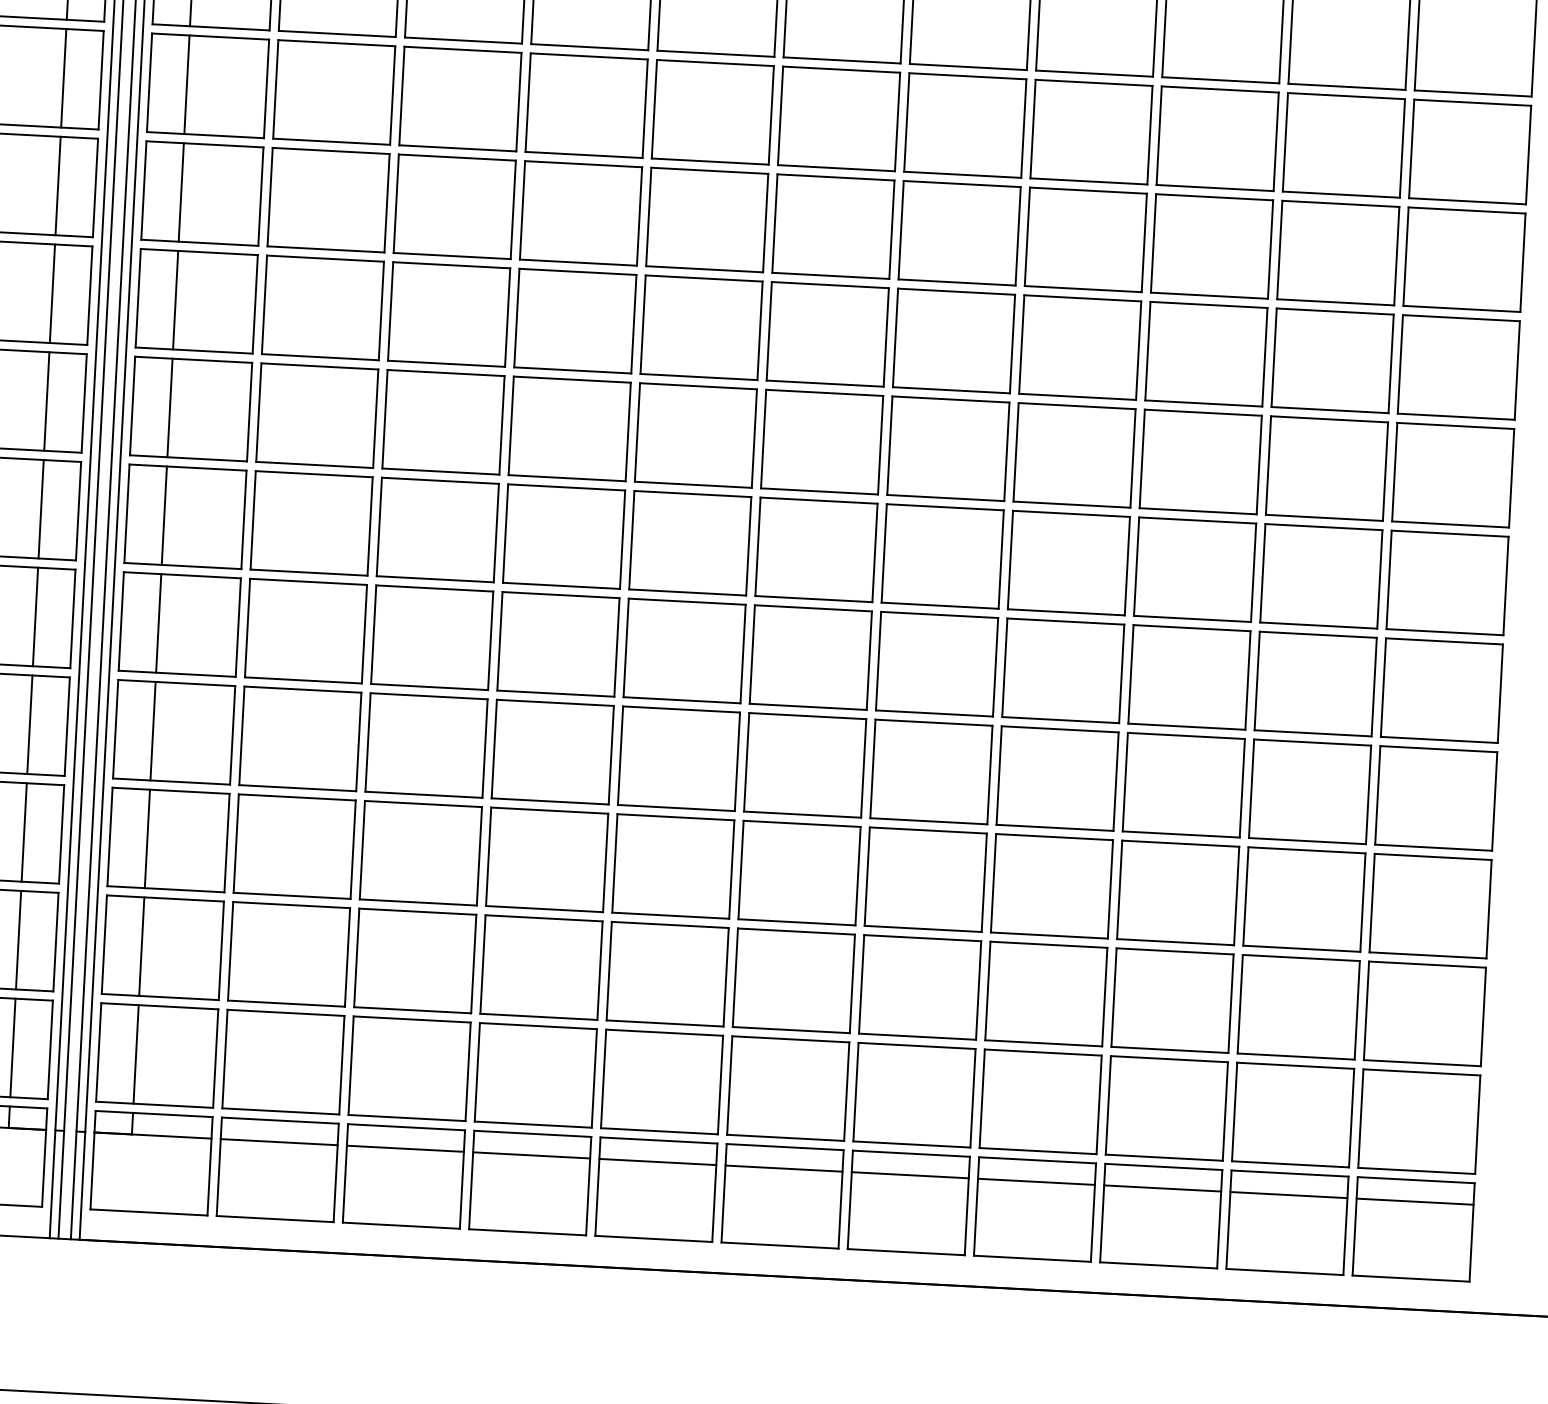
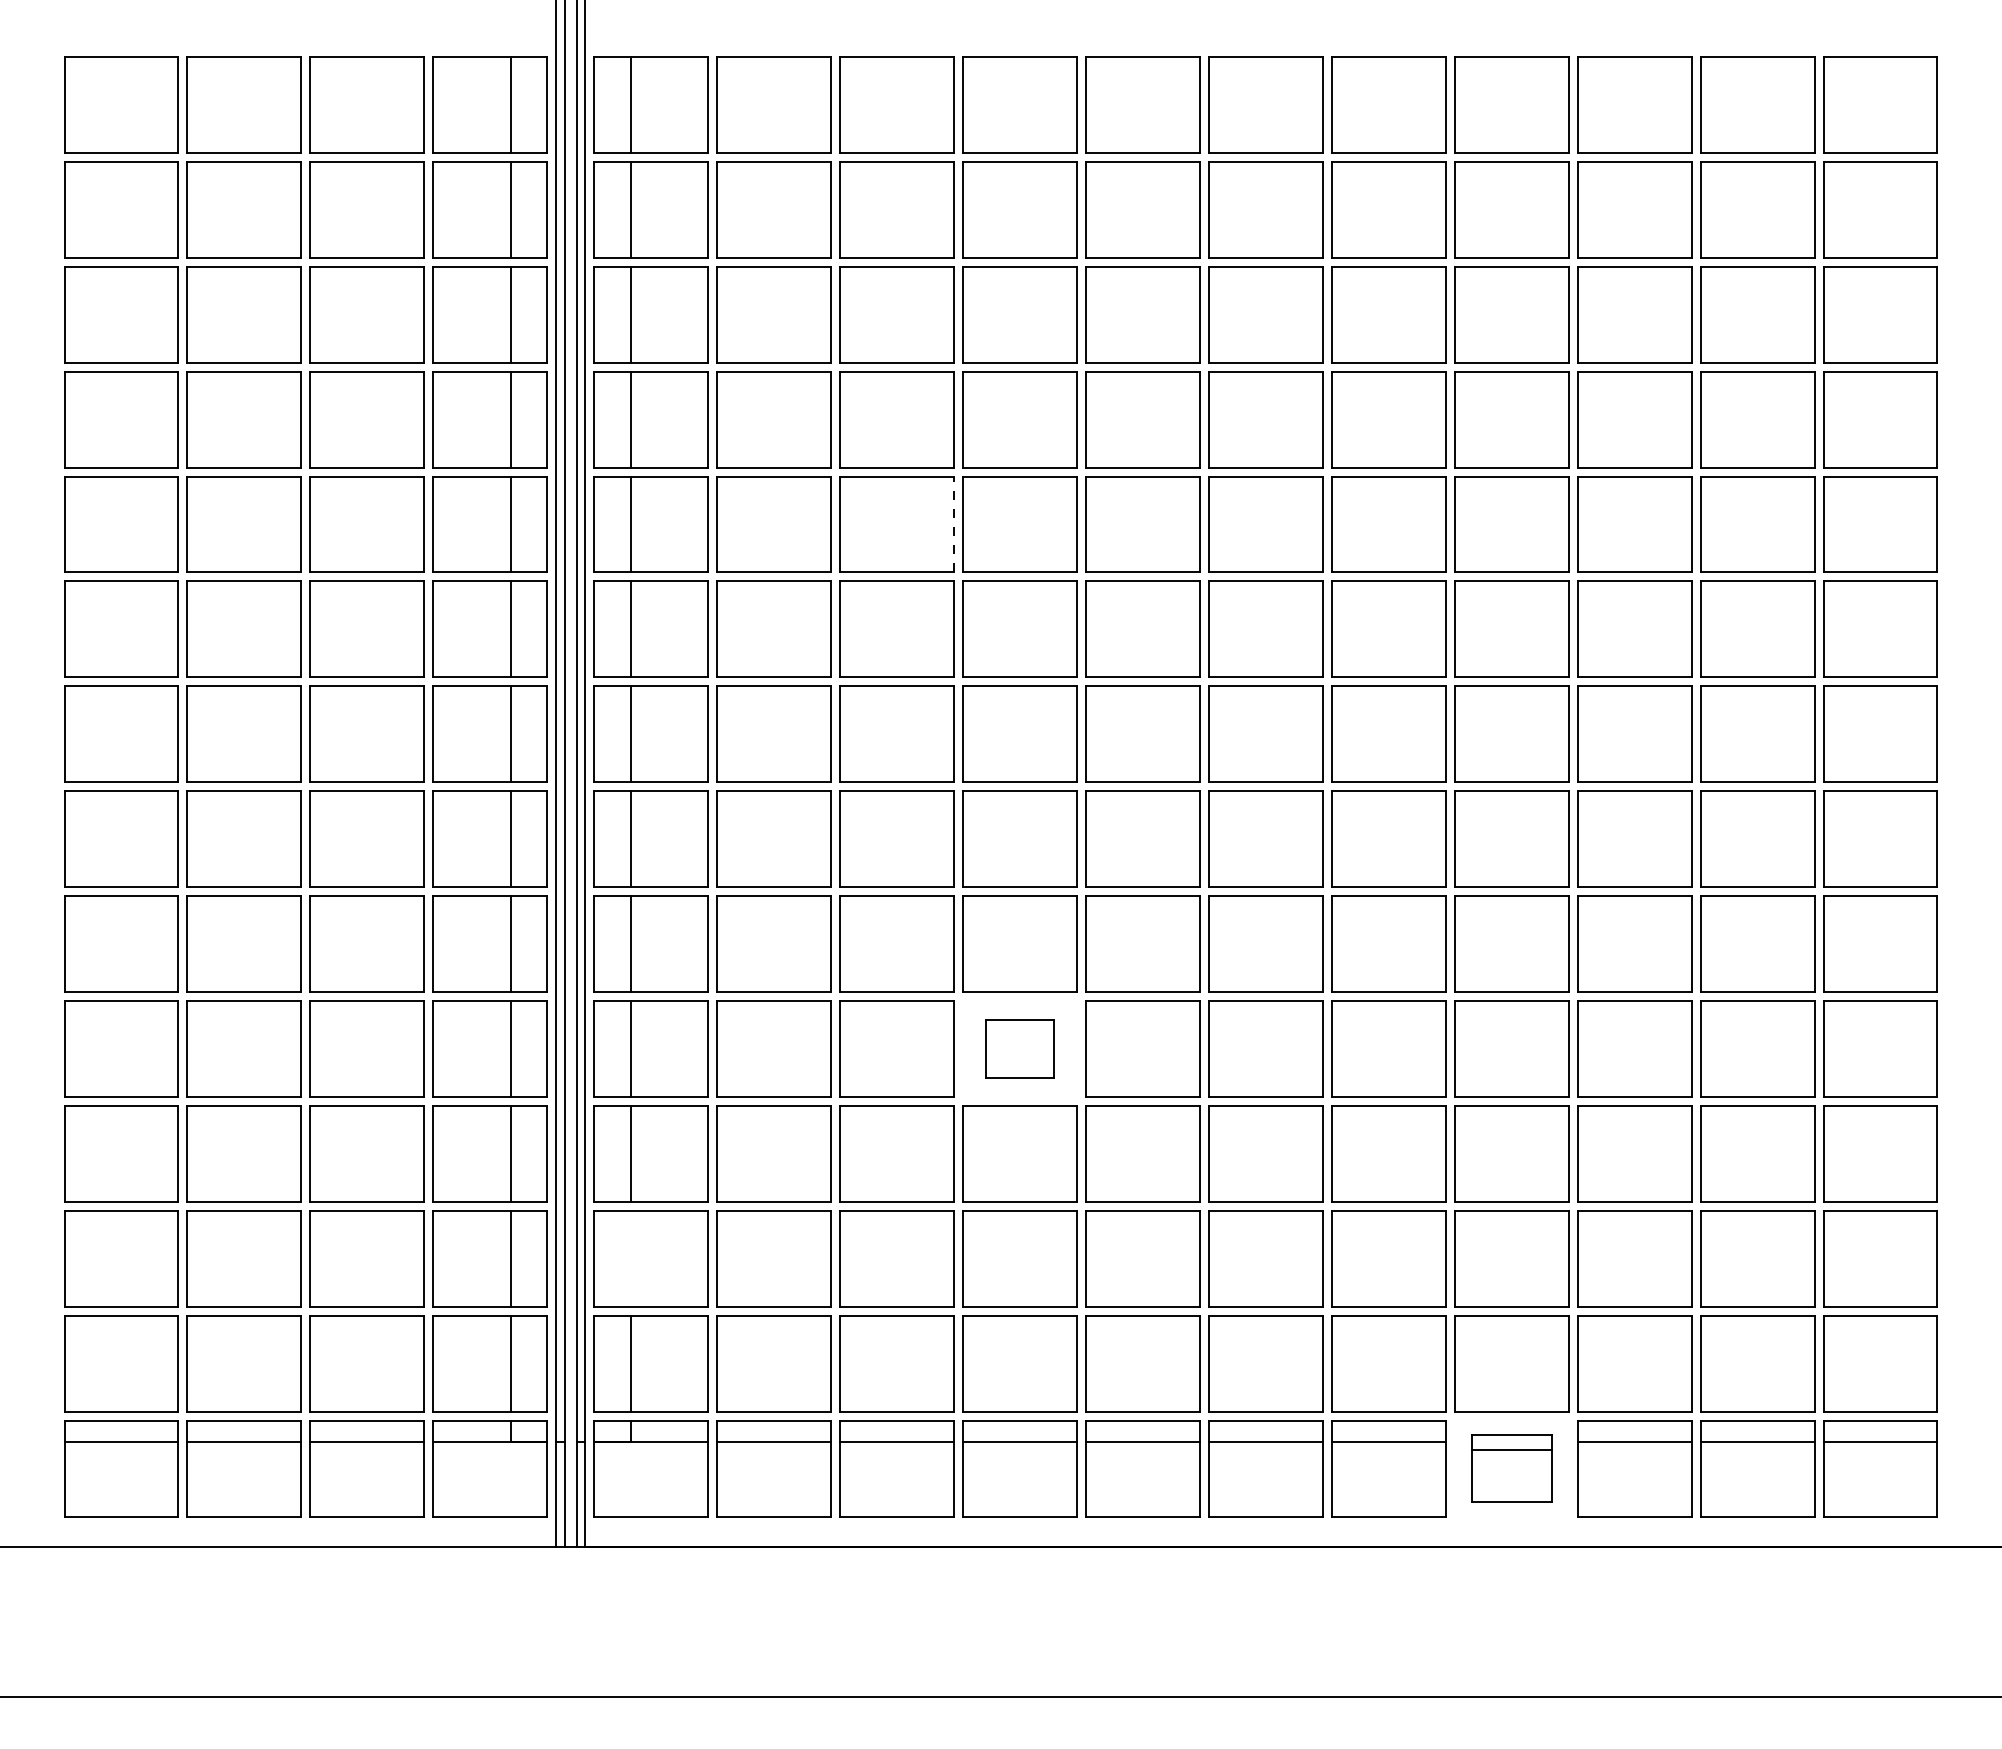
line: (513, 209) -> (954, 524), solid -> dashed
part: (552, 751) -> (1019, 1048), size x0.6
line: (141, 946) -> (630, 1258), removed
part: (1034, 1209) -> (1511, 1468), size x0.7

